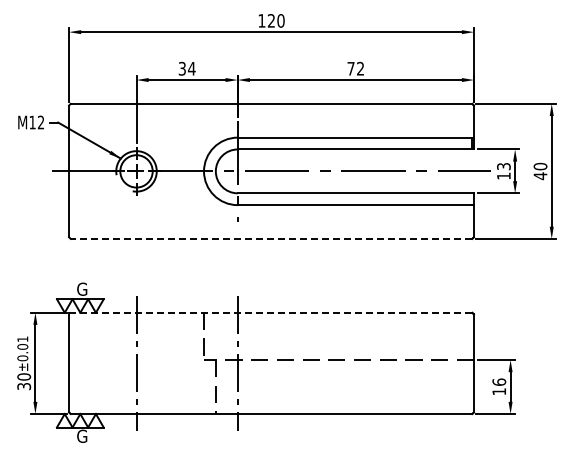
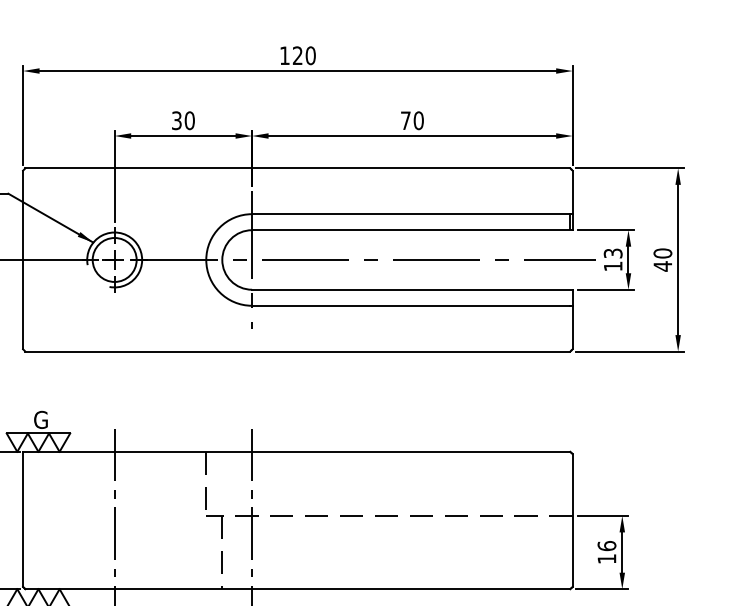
text: (191, 68) -> (189, 120), 34 -> 30
text: (360, 68) -> (418, 120), 72 -> 70
line: (271, 238) -> (297, 351), dashed -> solid
line: (270, 312) -> (296, 451), dashed -> solid

